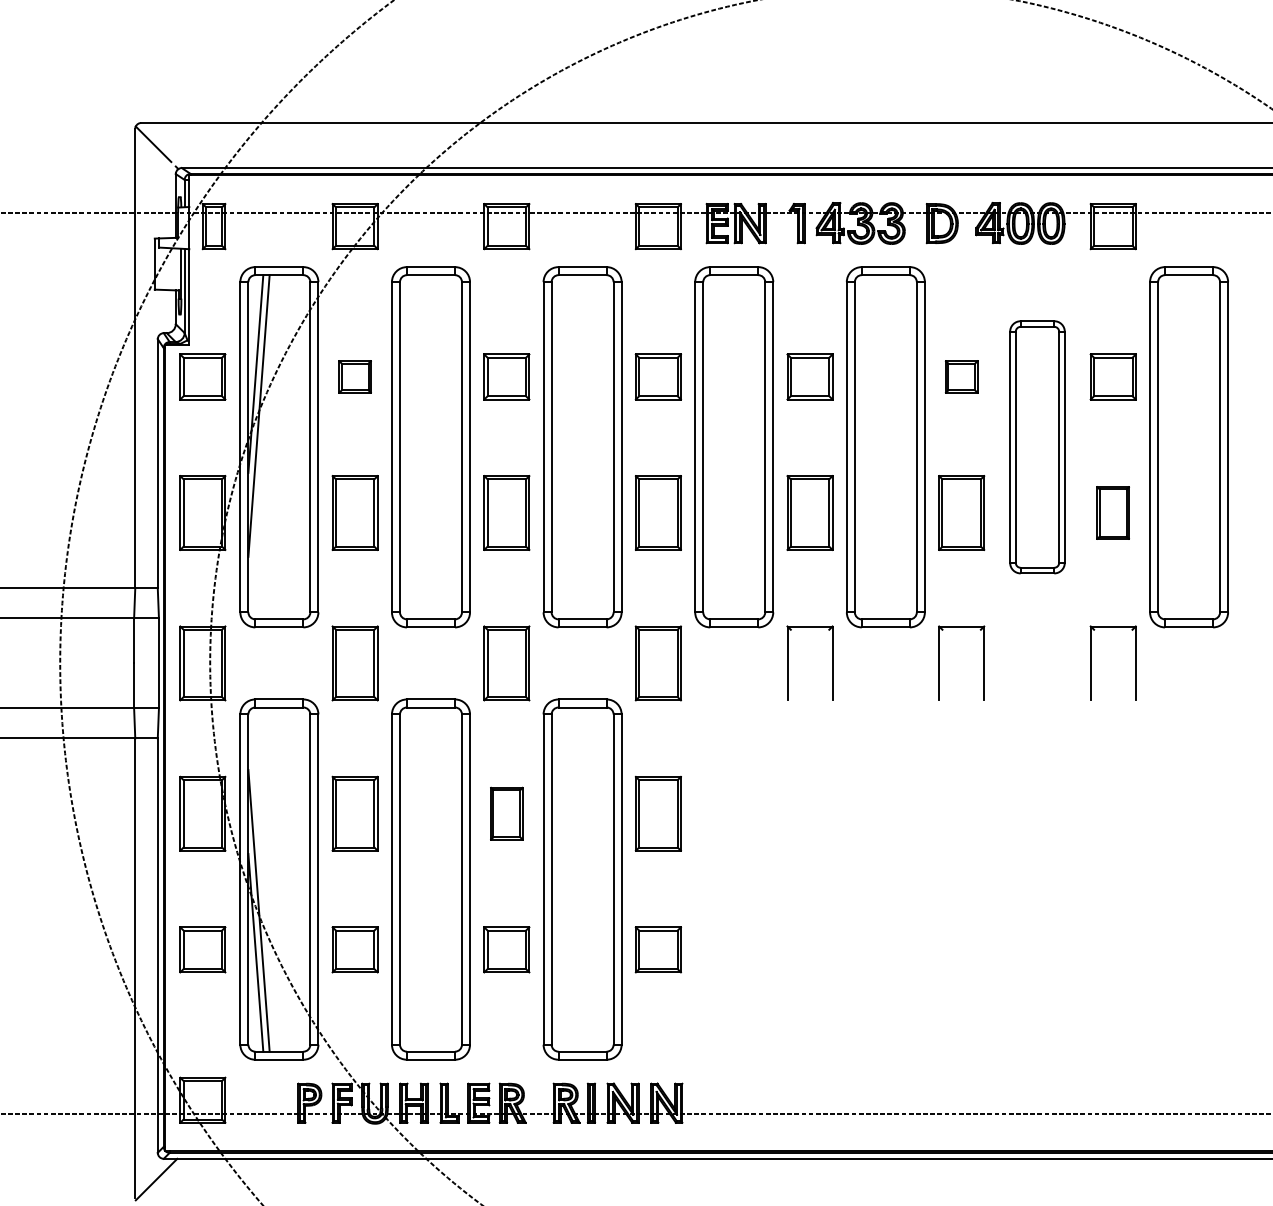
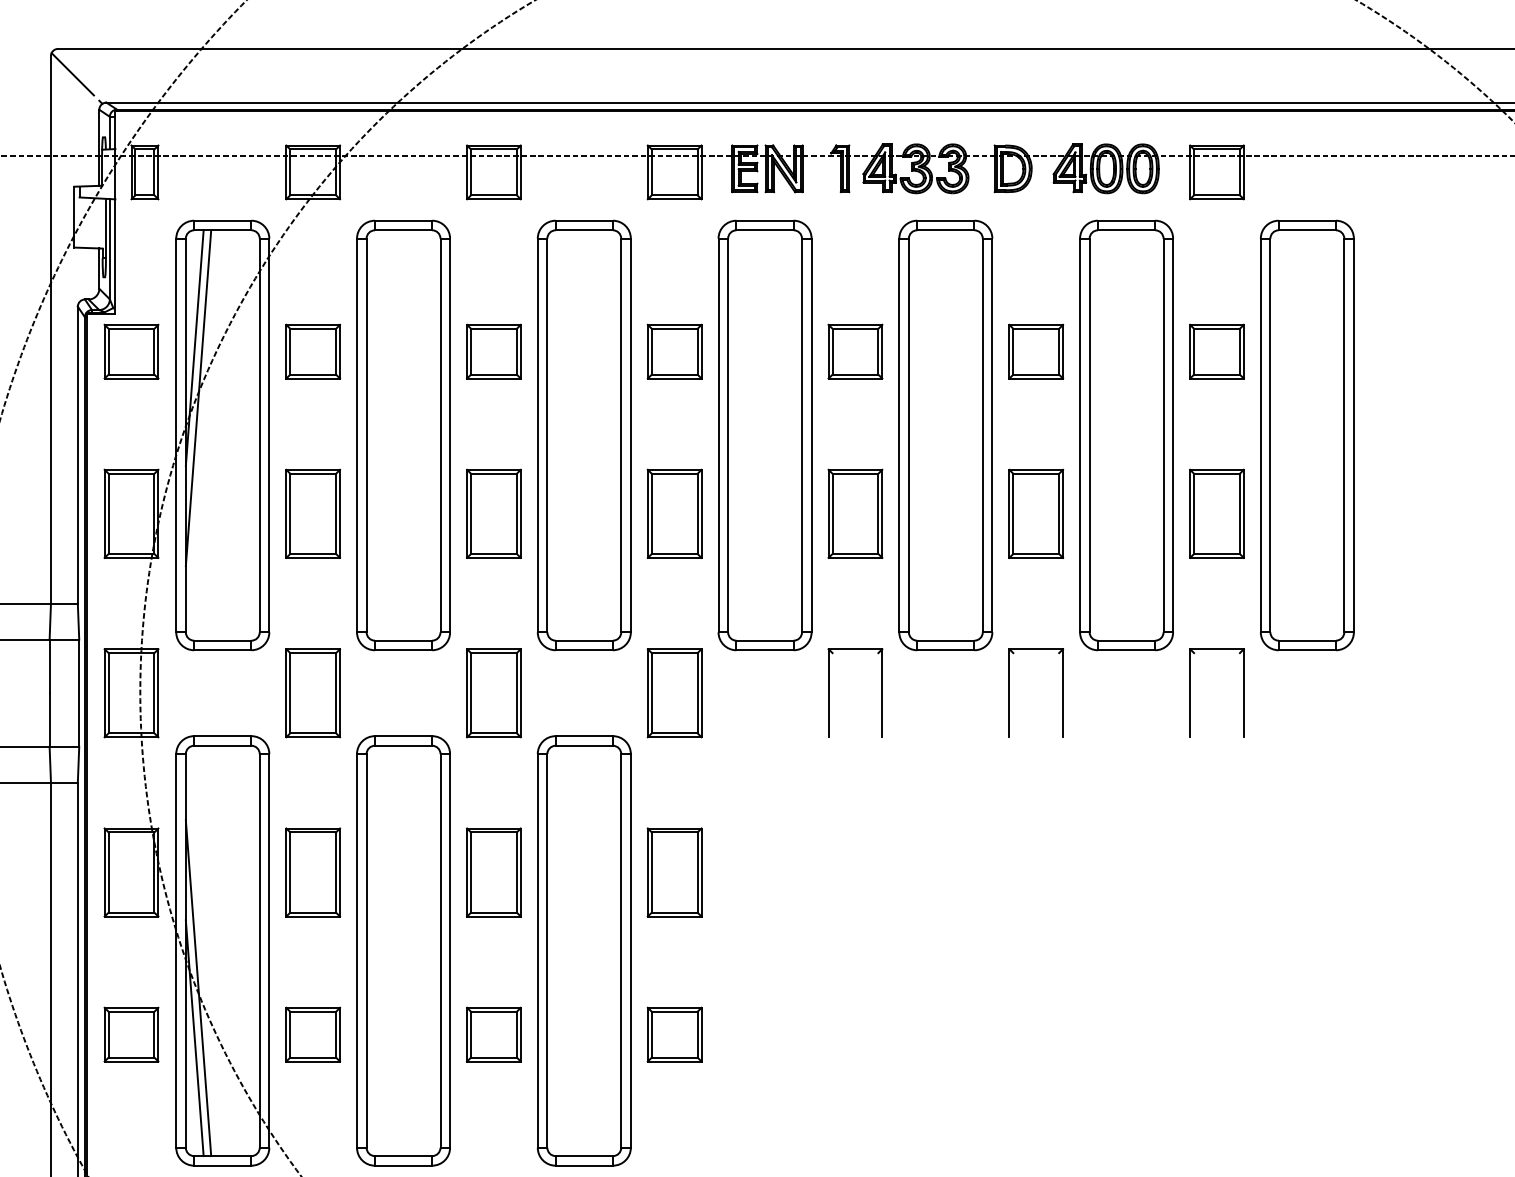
part: (354, 376) -> (312, 351), size x1.43
part: (961, 376) -> (1036, 351), size x1.43
part: (1037, 447) -> (1126, 435), size x1.43
part: (1112, 512) -> (1216, 513), size x1.43
part: (506, 813) -> (493, 872), size x1.43

